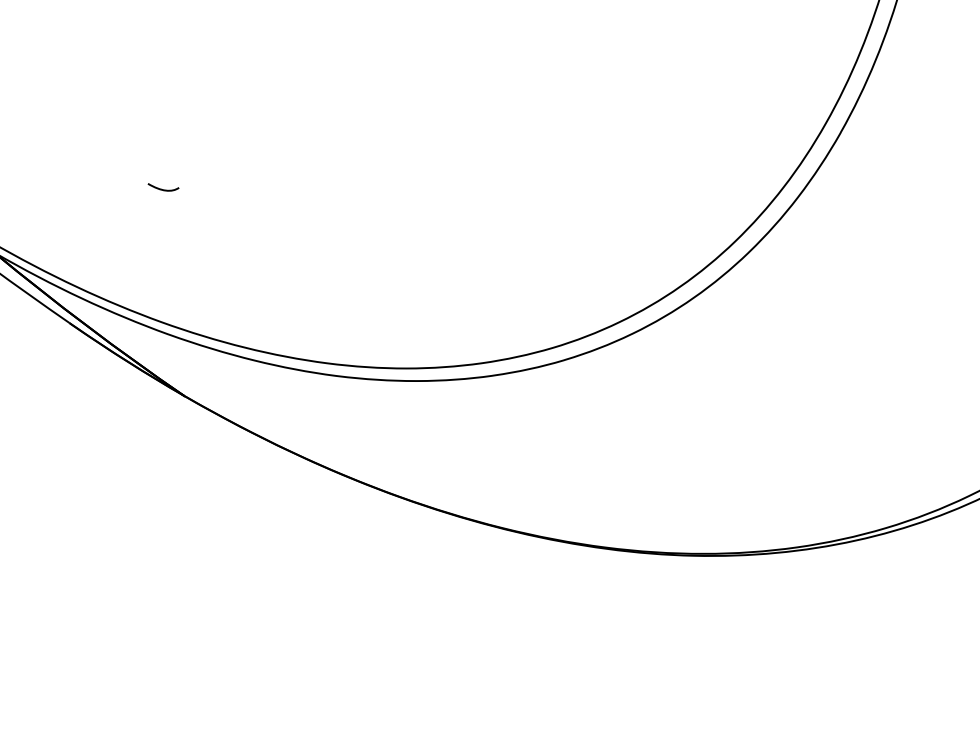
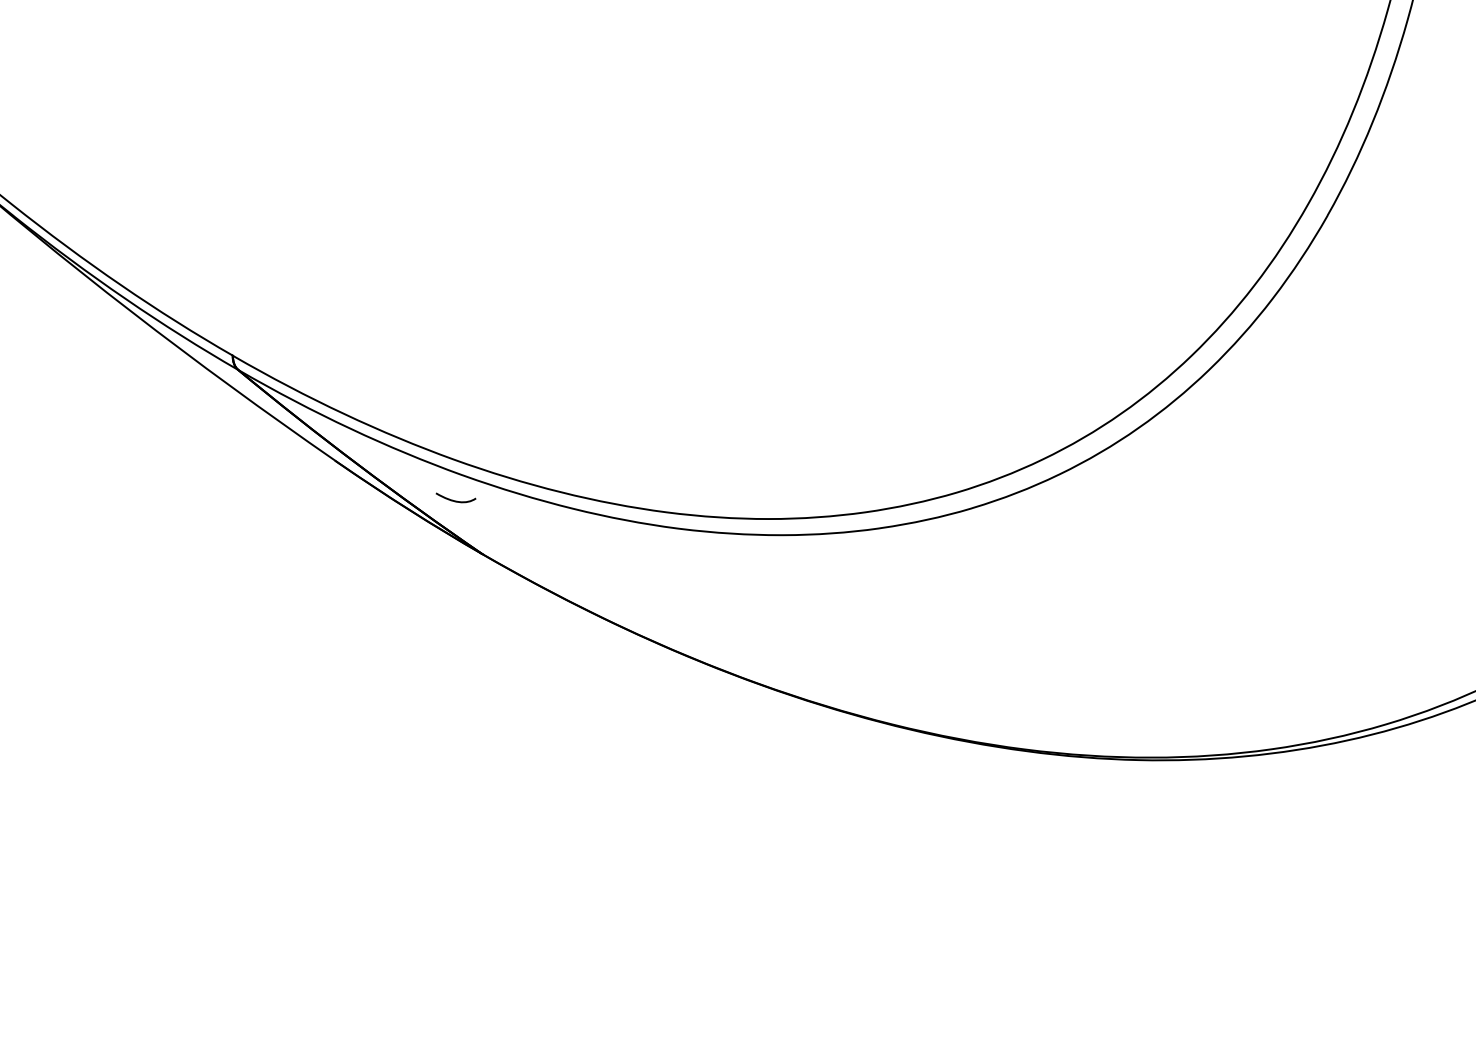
curve: (163, 189) -> (455, 500), moved

